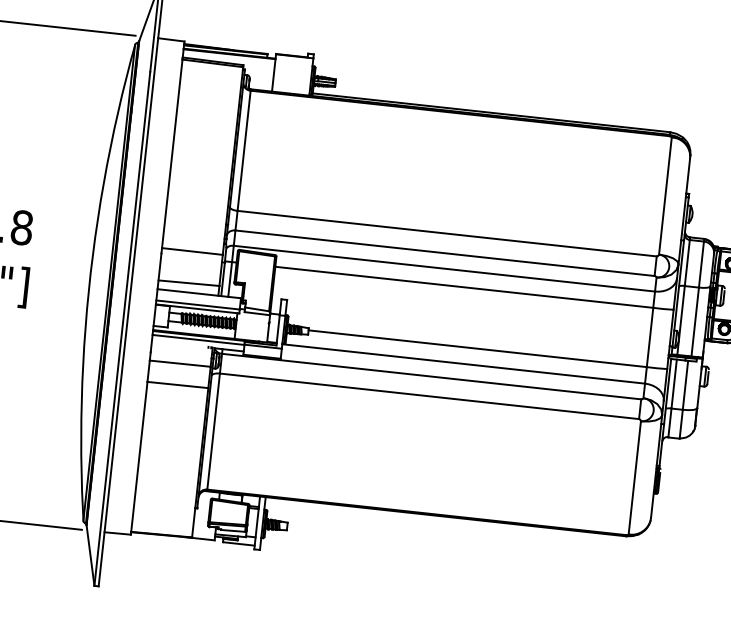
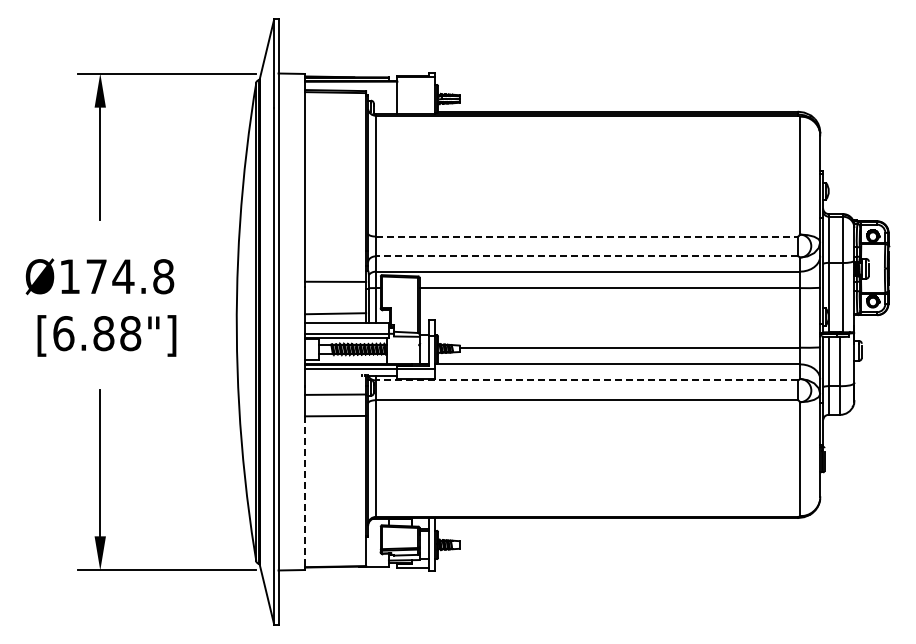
line: (446, 233) -> (586, 236), solid -> dashed
line: (444, 253) -> (586, 256), solid -> dashed
line: (431, 376) -> (586, 380), solid -> dashed
line: (139, 457) -> (305, 492), solid -> dashed

